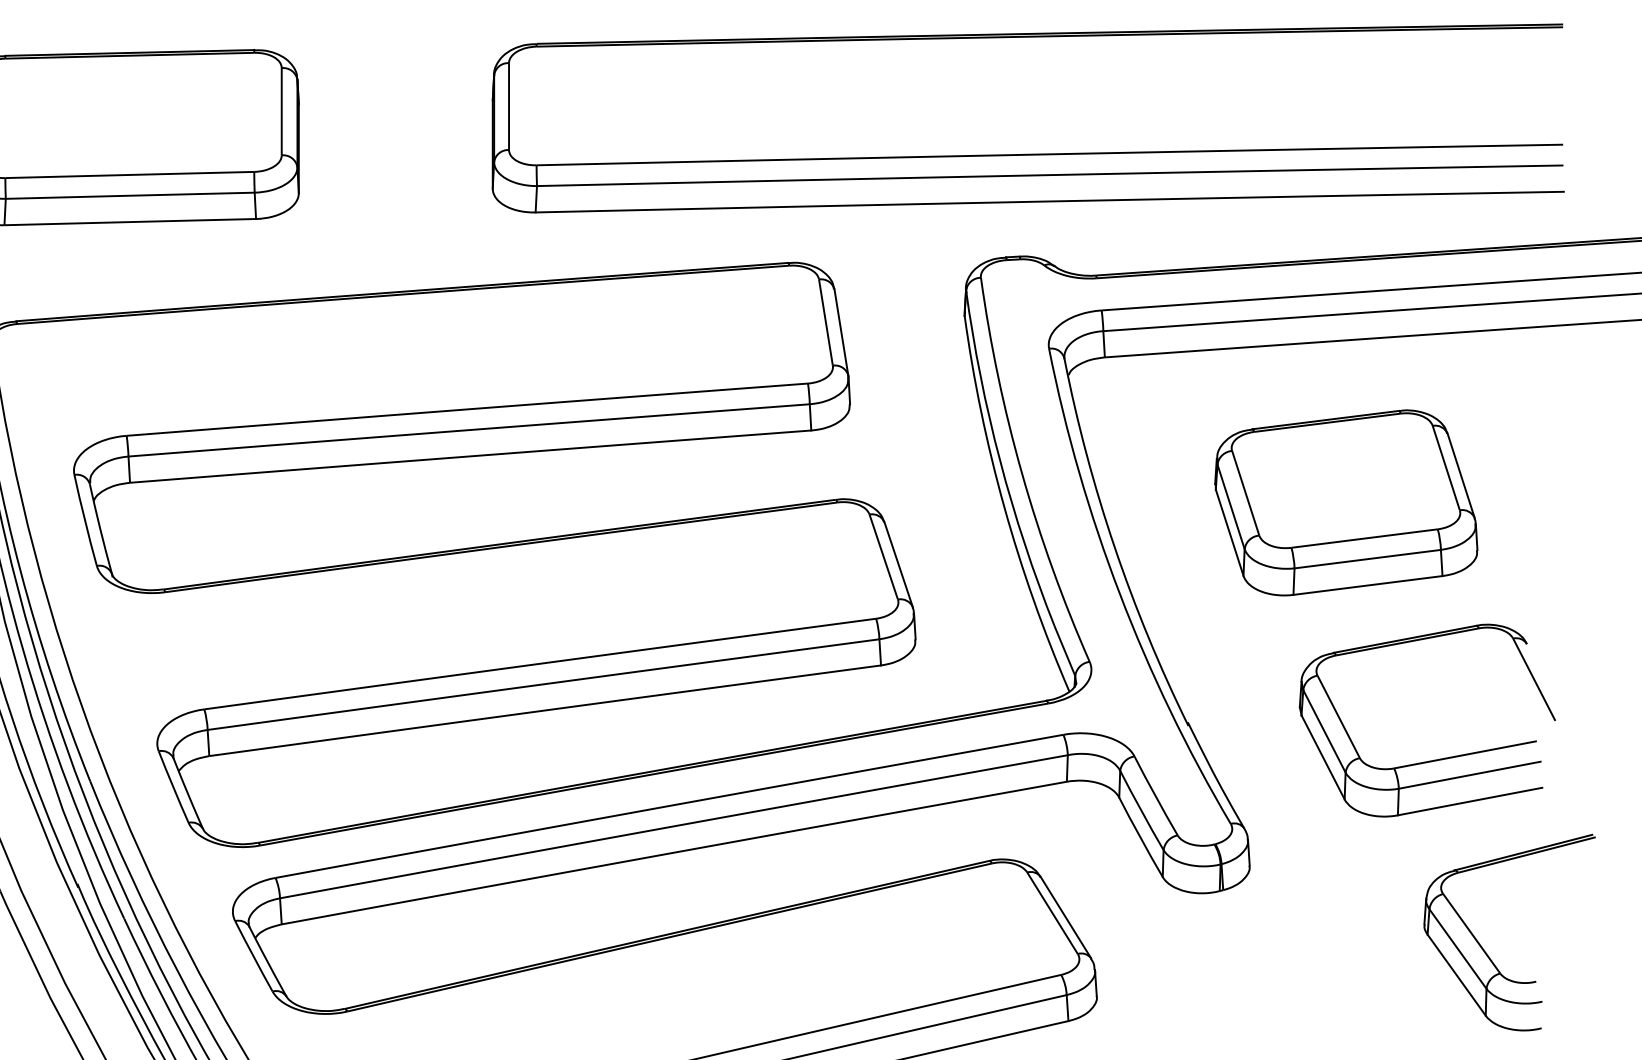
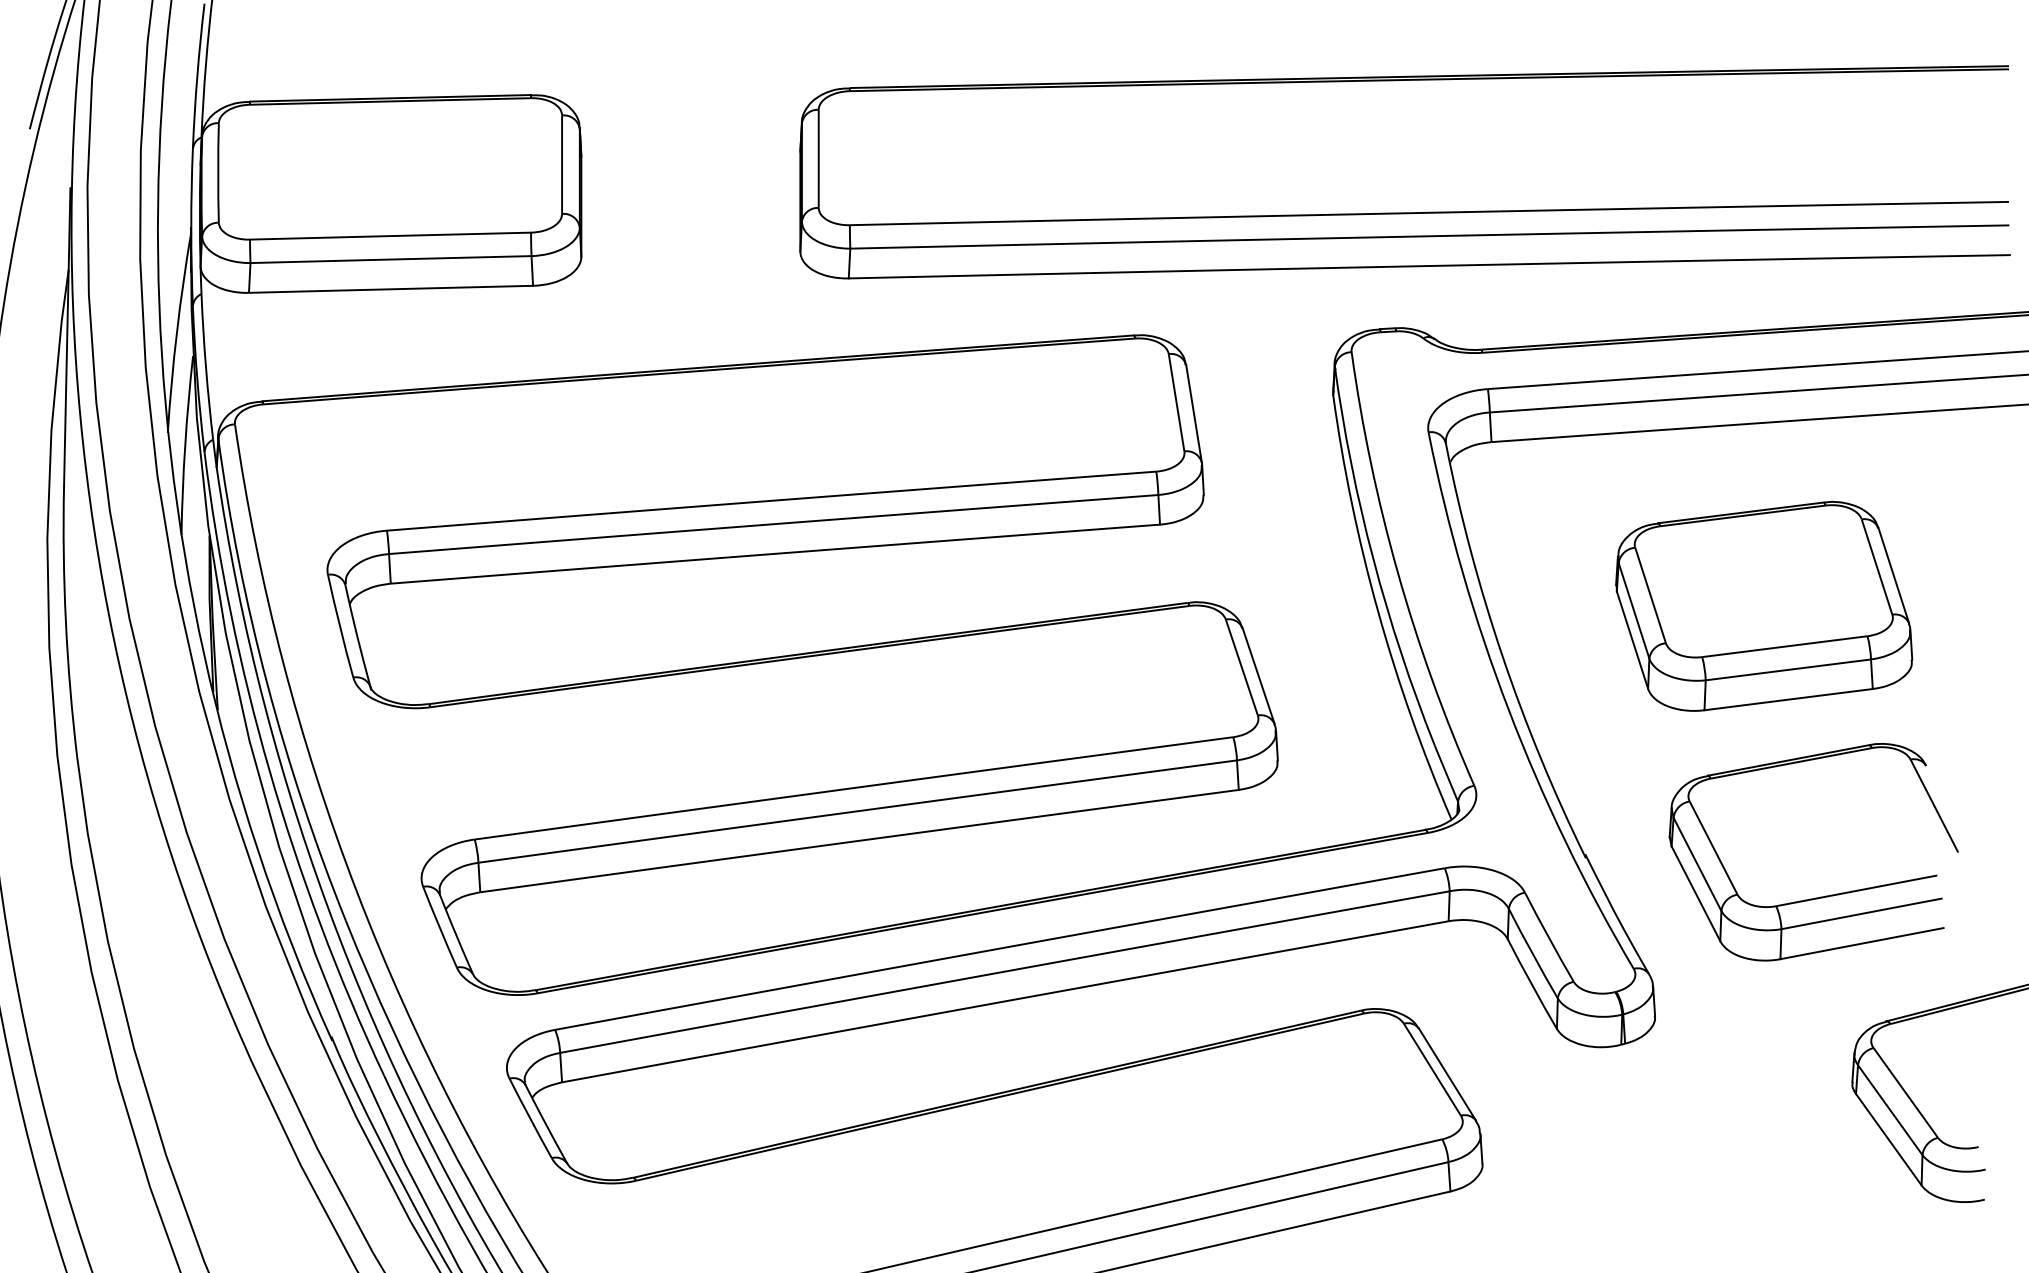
part: (1433, 759) -> (1820, 896), moved

